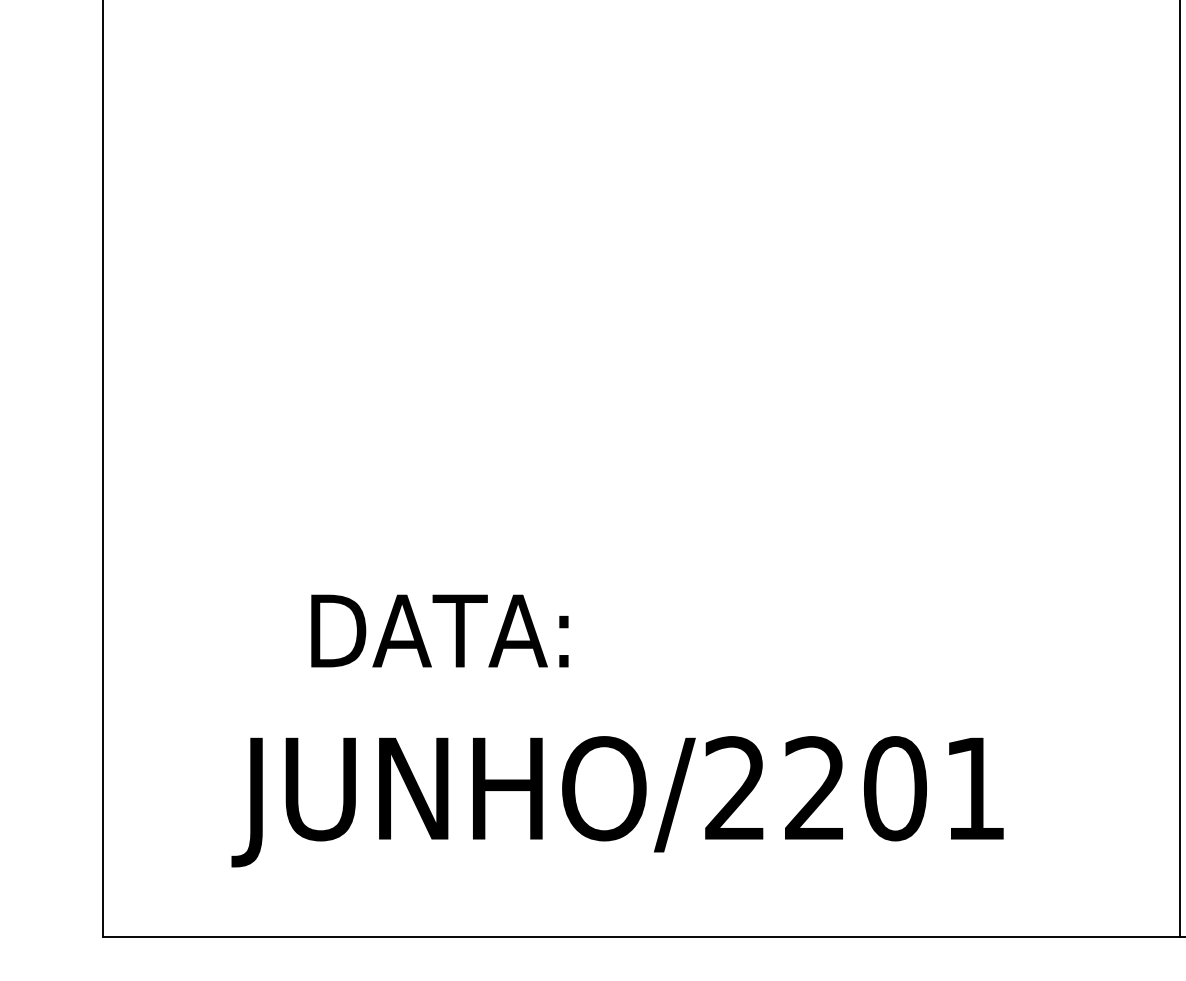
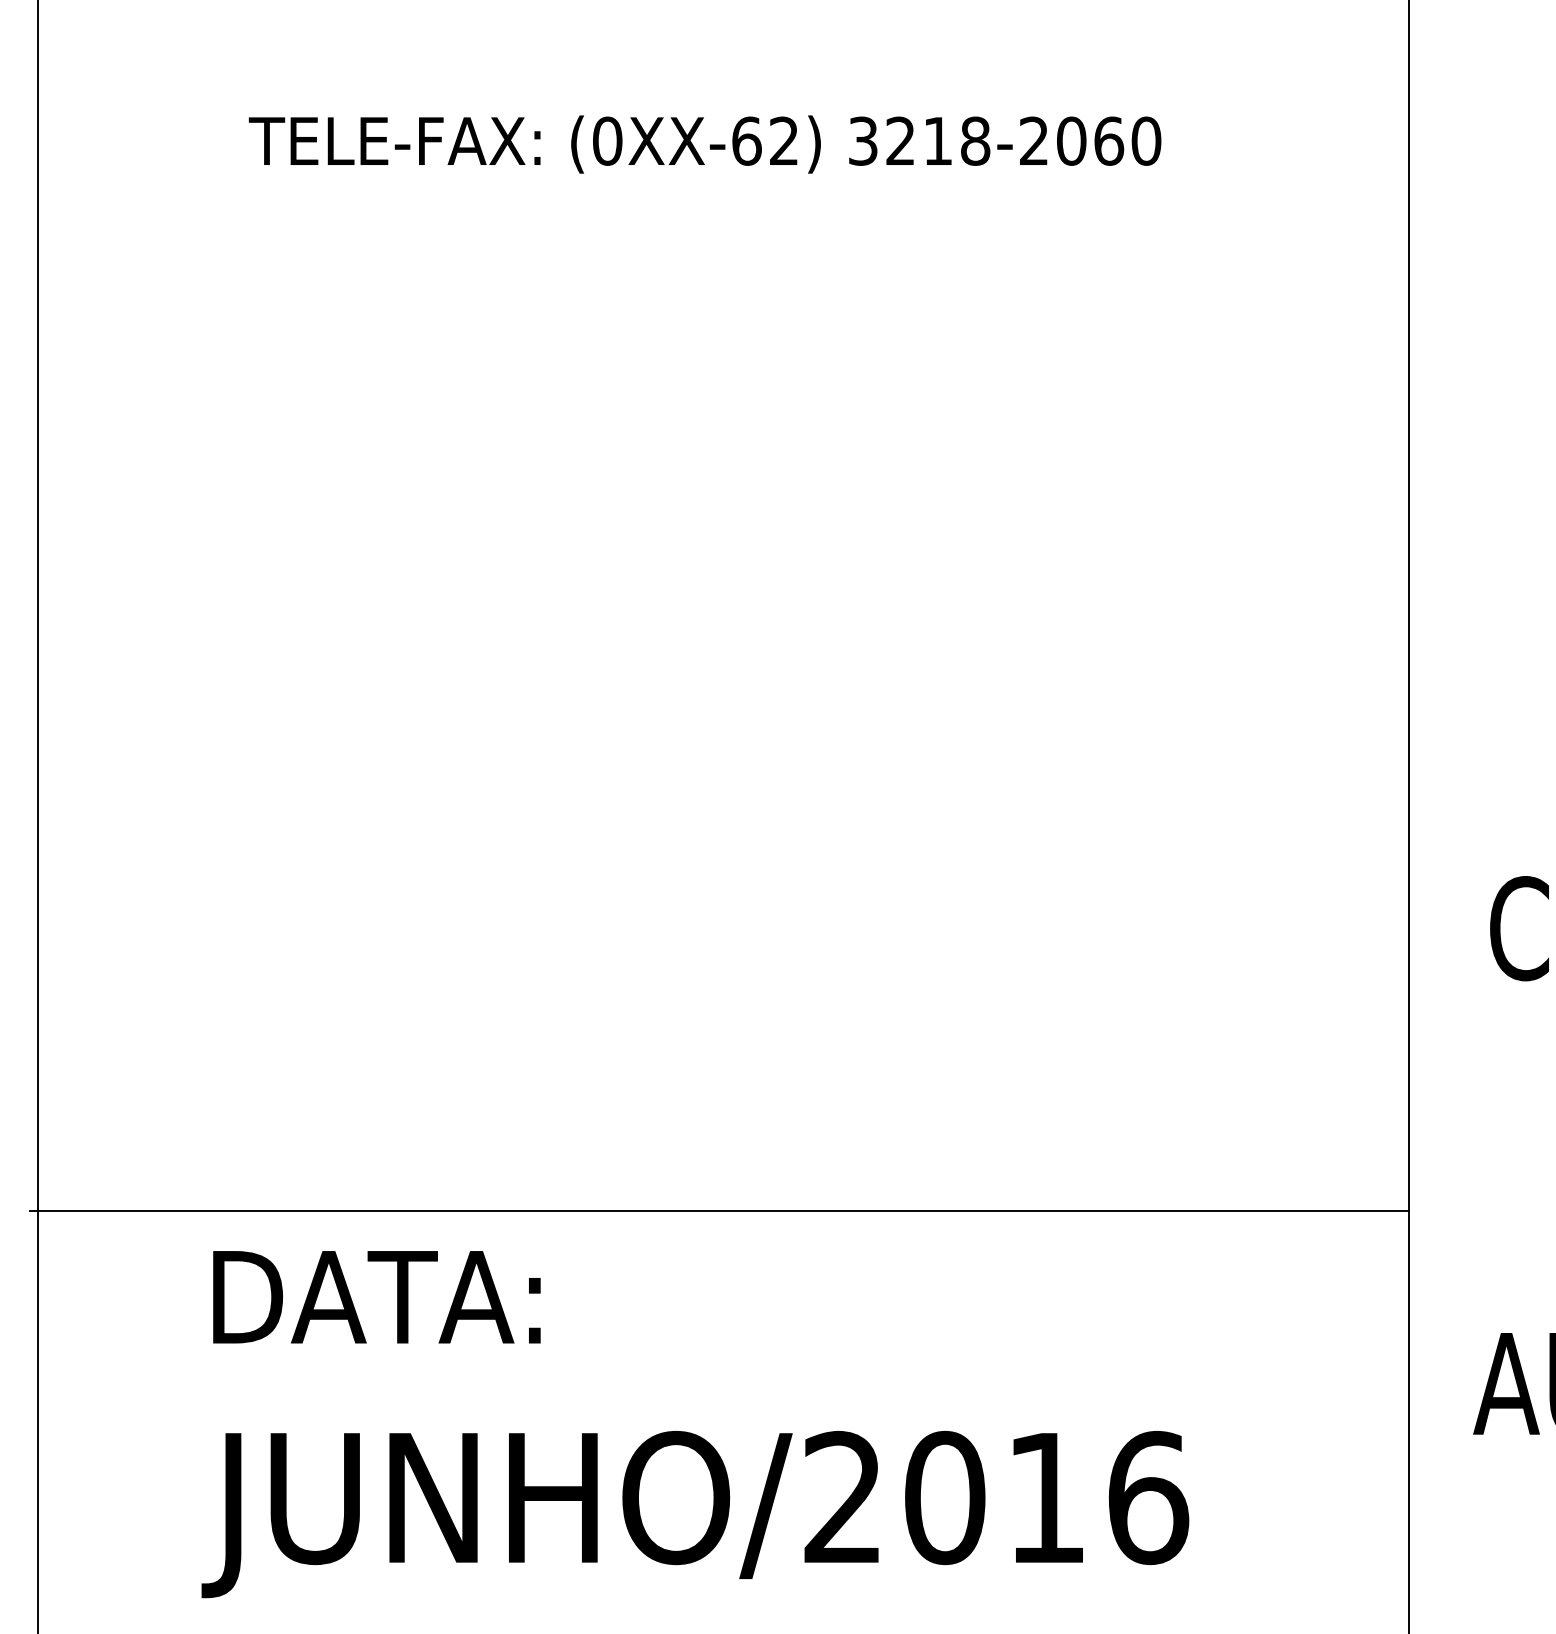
line: (638, 563) -> (719, 1211), added
text: (439, 631) -> (376, 1297), moved
text: (895, 788) -> (1047, 1497), JUNHO/2201 -> JUNHO/2016

